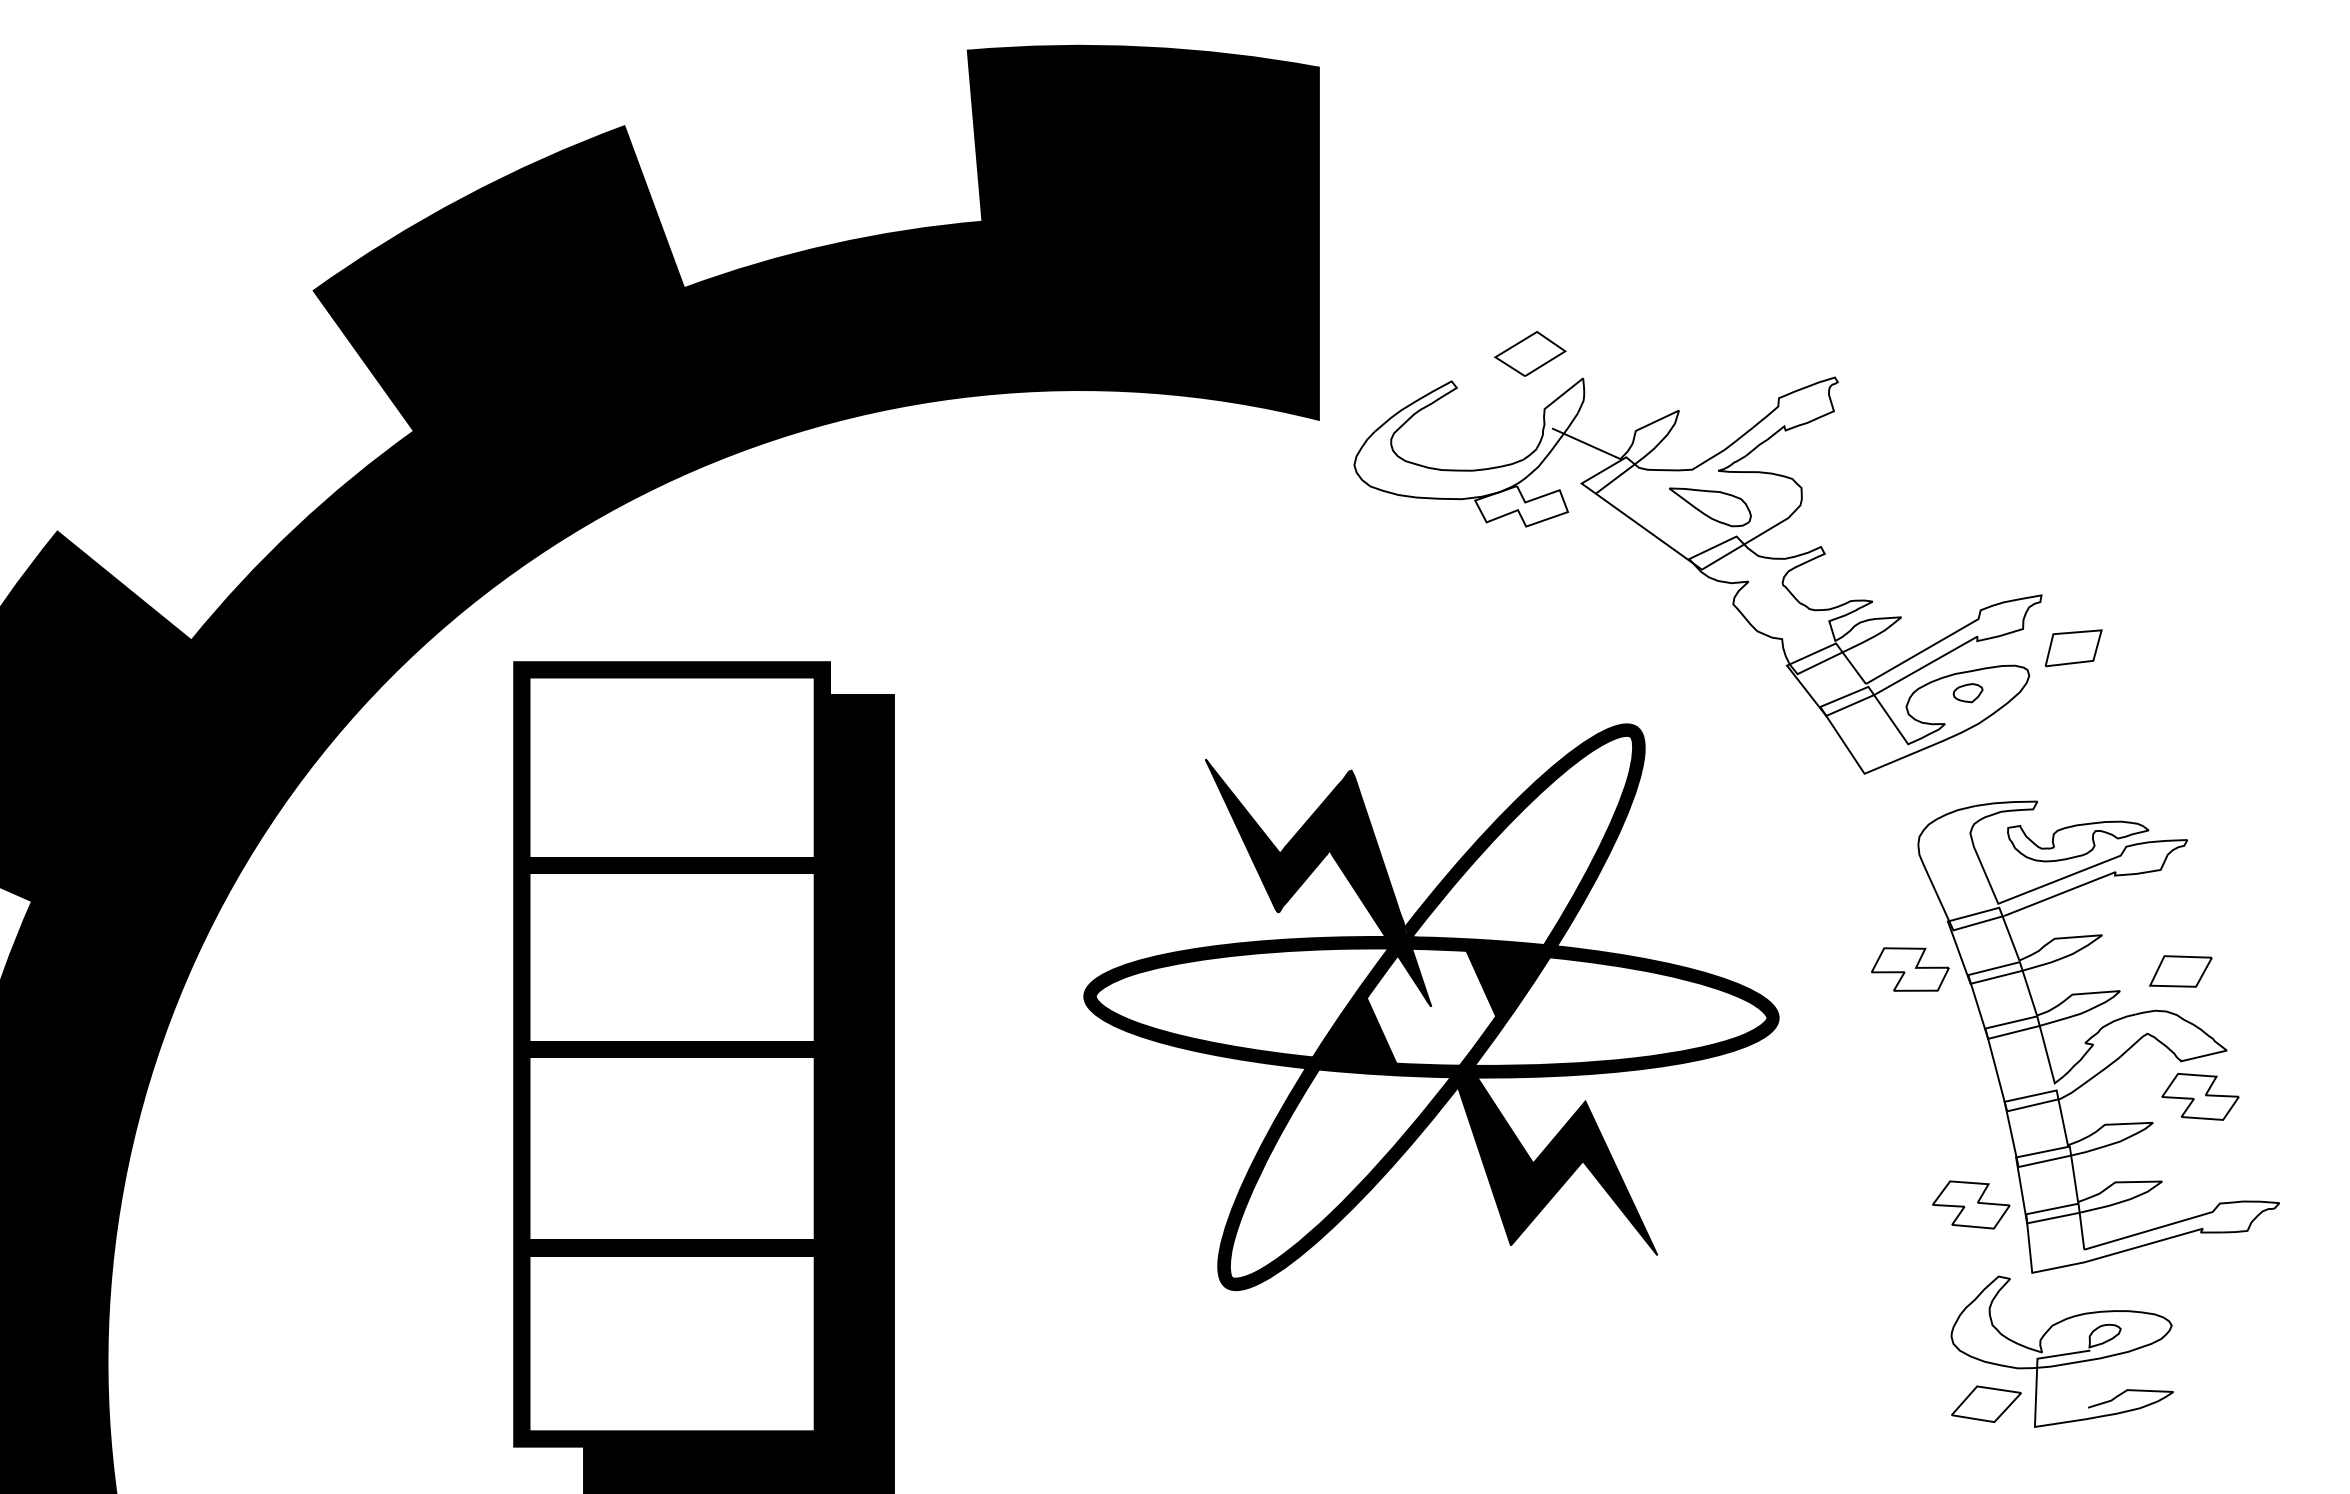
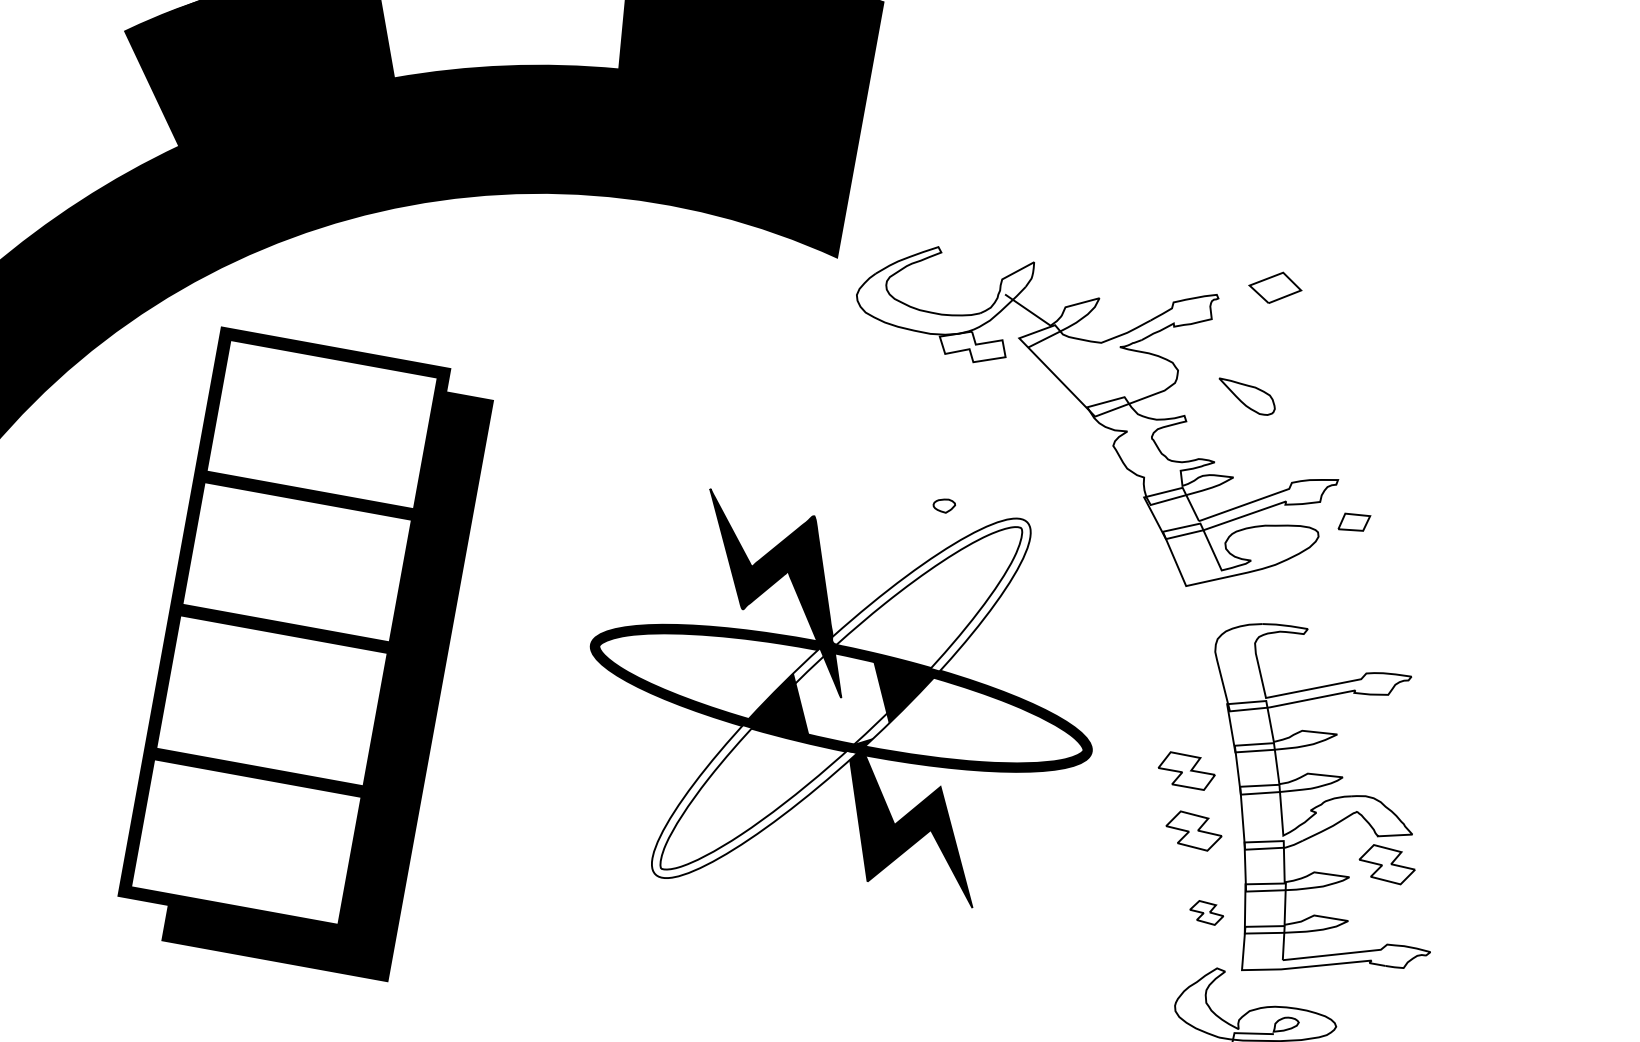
part: (1530, 353) -> (1275, 287), moved
part: (1710, 507) -> (1246, 397), moved
part: (2073, 648) -> (1354, 522), size x0.7
part: (1967, 693) -> (943, 505), moved
part: (2078, 841) -> (1332, 663), removed
part: (1910, 969) -> (1186, 771), moved
part: (2180, 971) -> (1389, 771), removed
fill: (1431, 1007) -> (841, 698), removed
part: (1934, 1098) -> (1194, 830), added
part: (1971, 1204) -> (1206, 912), size x0.6

